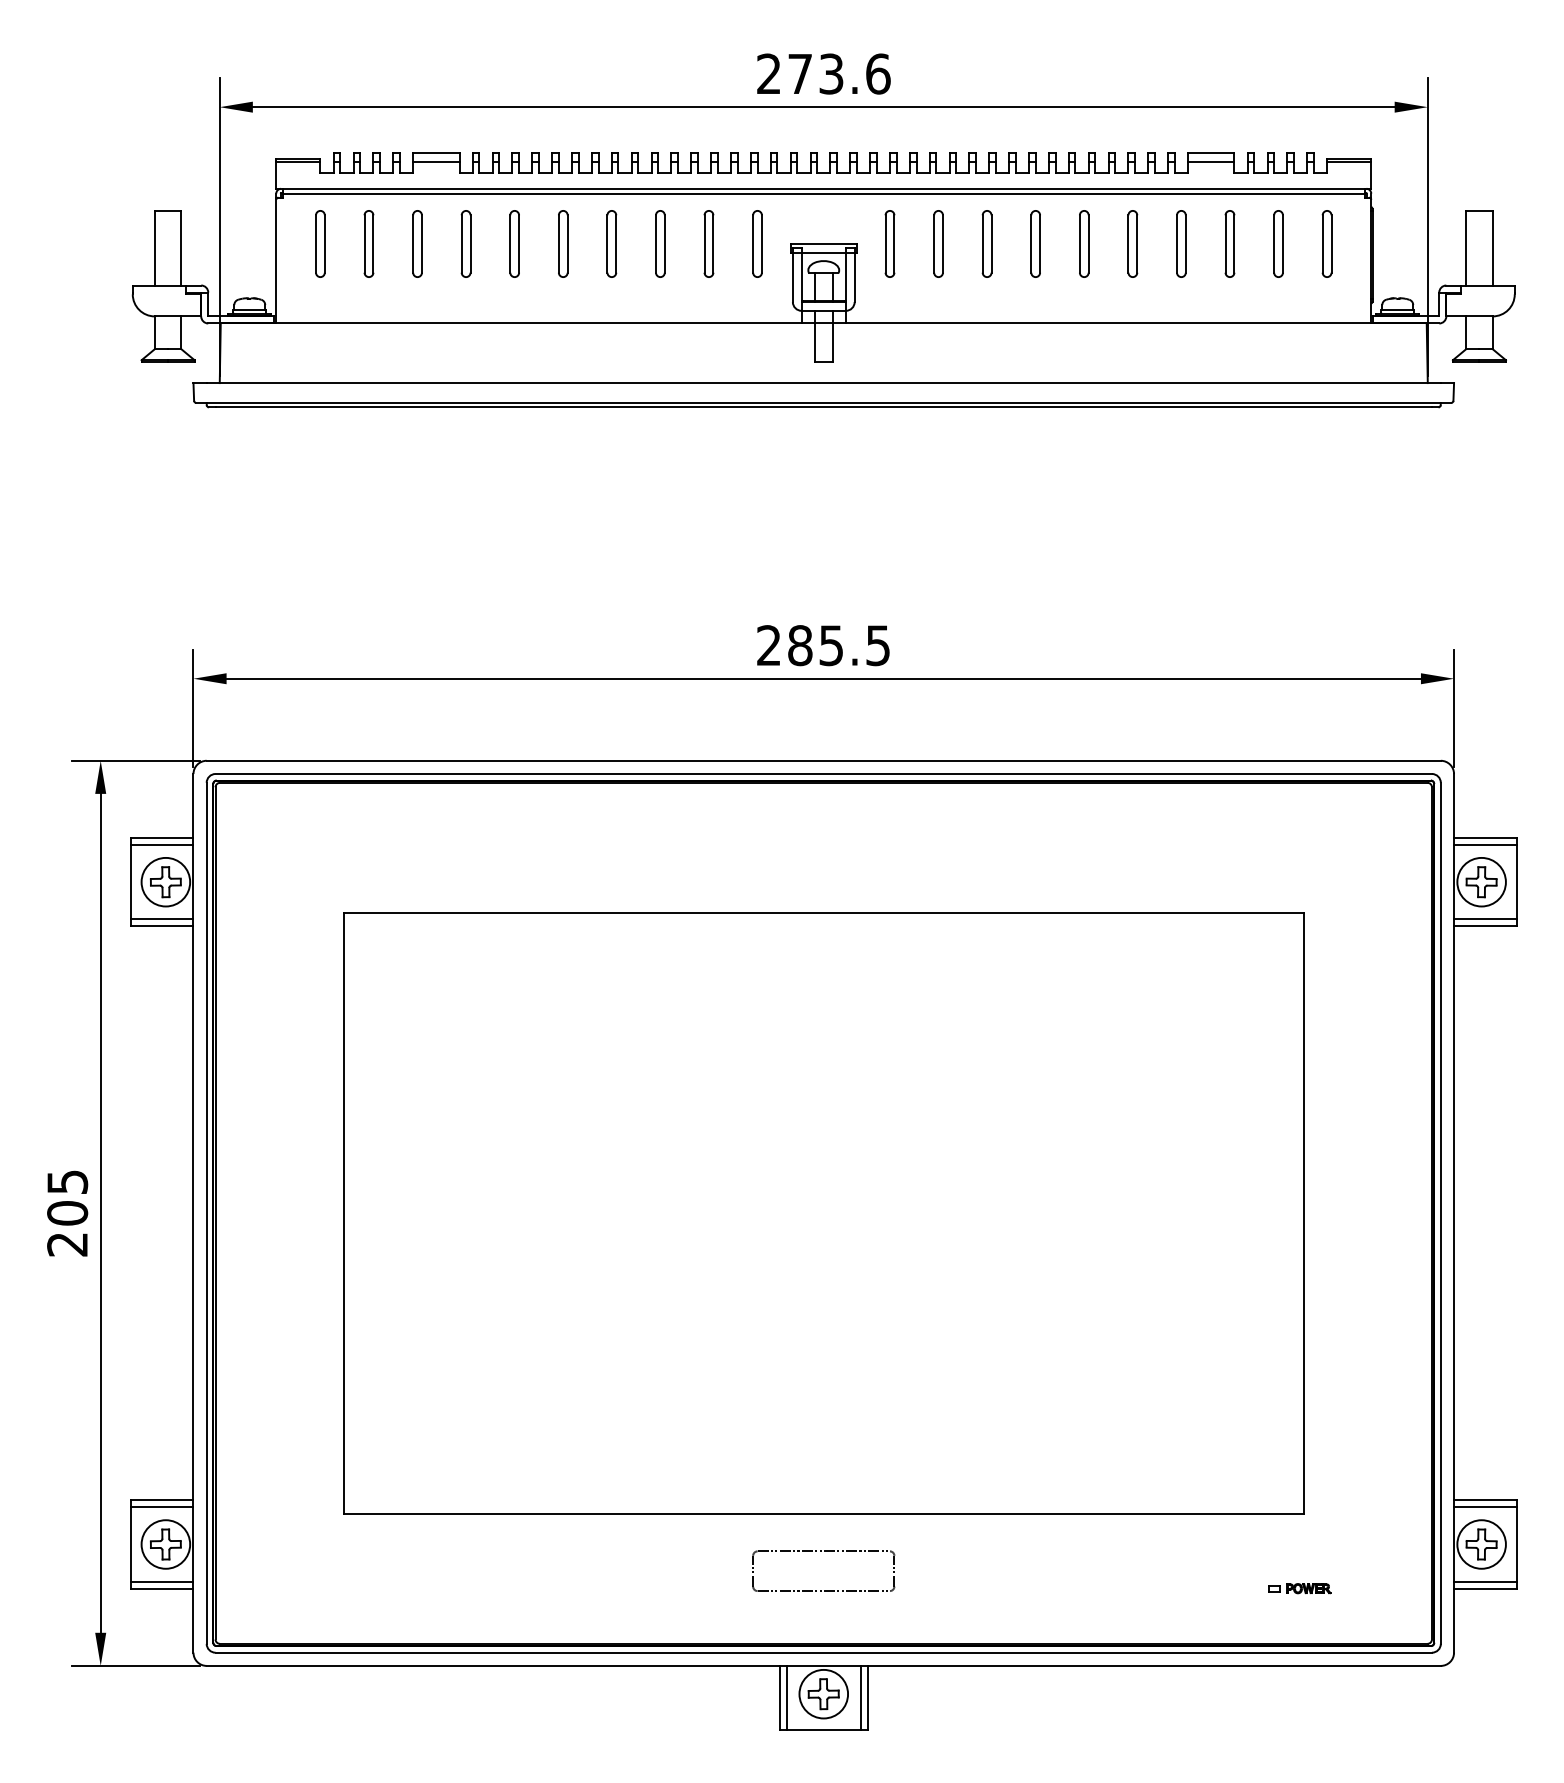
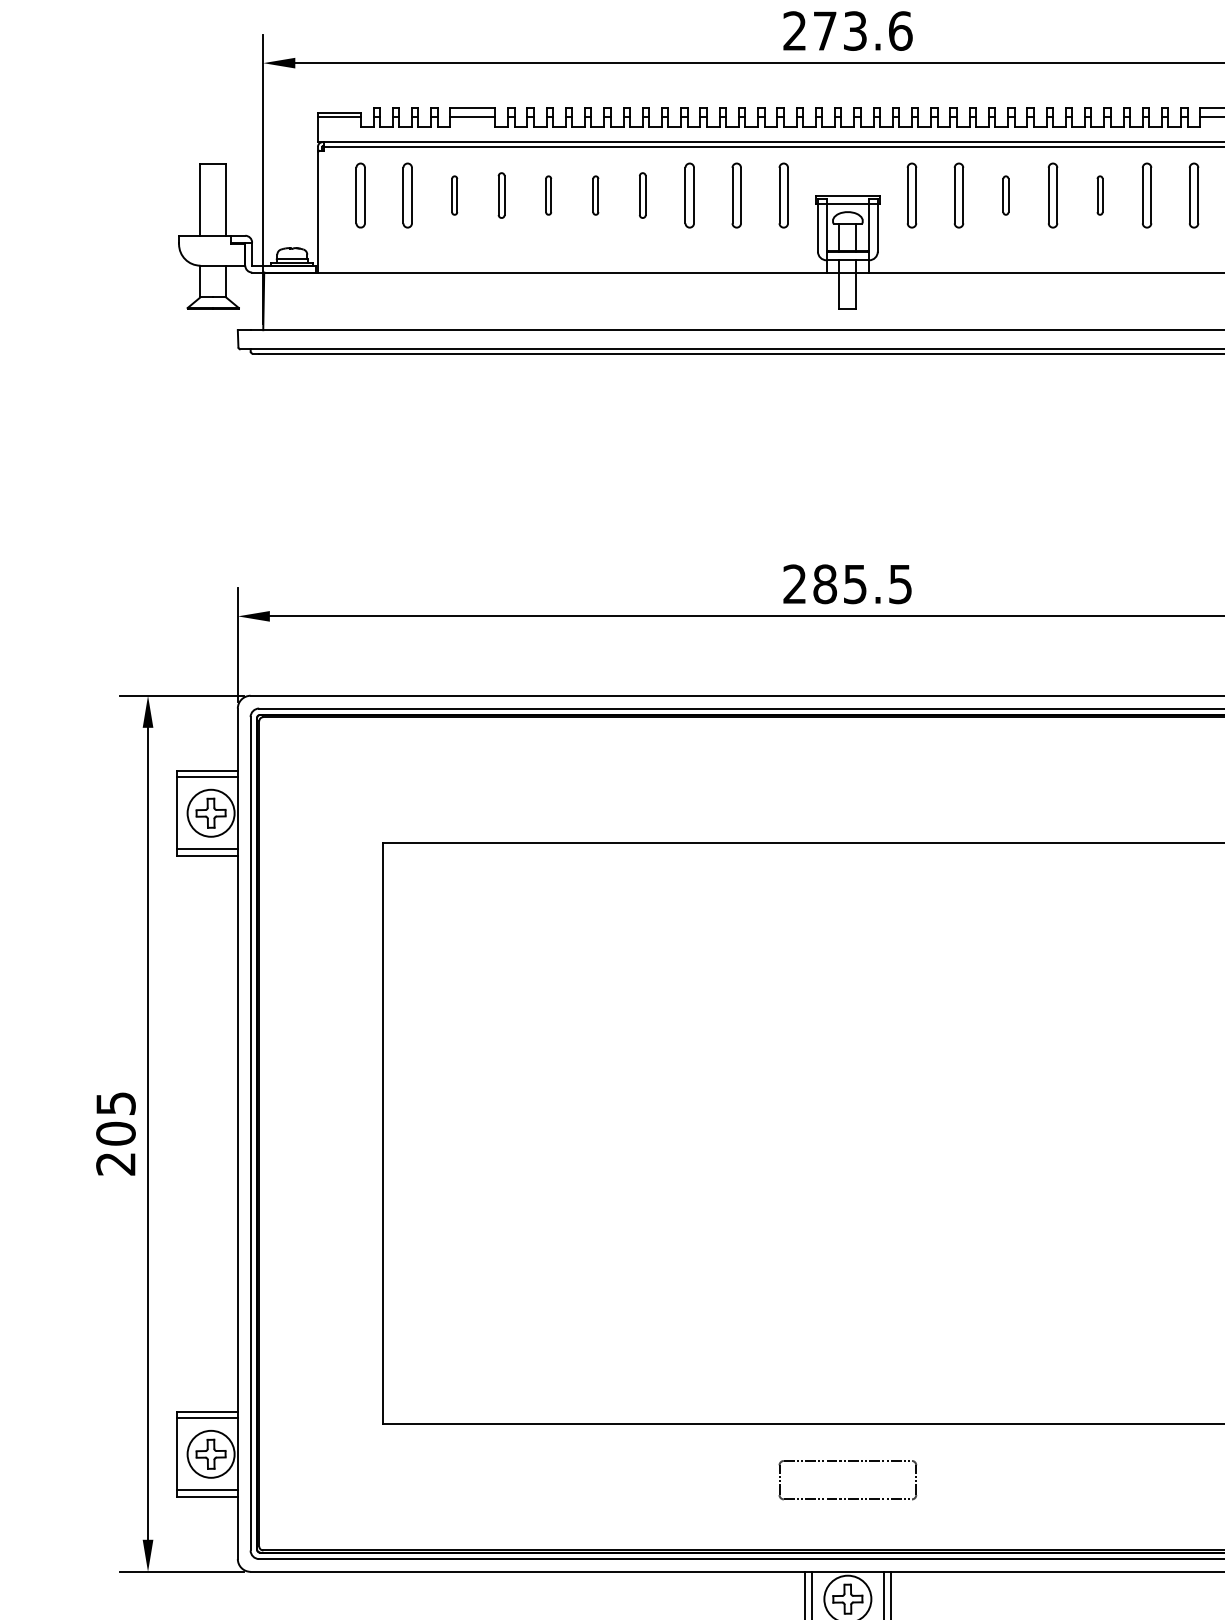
part: (417, 243) -> (454, 195), size x0.6
part: (465, 243) -> (501, 195), size x0.7
part: (514, 243) -> (548, 195), size x0.6
part: (563, 243) -> (595, 195), size x0.6
part: (611, 243) -> (642, 195), size x0.7
part: (986, 243) -> (1005, 195), size x0.6
part: (1084, 243) -> (1100, 195), size x0.6

